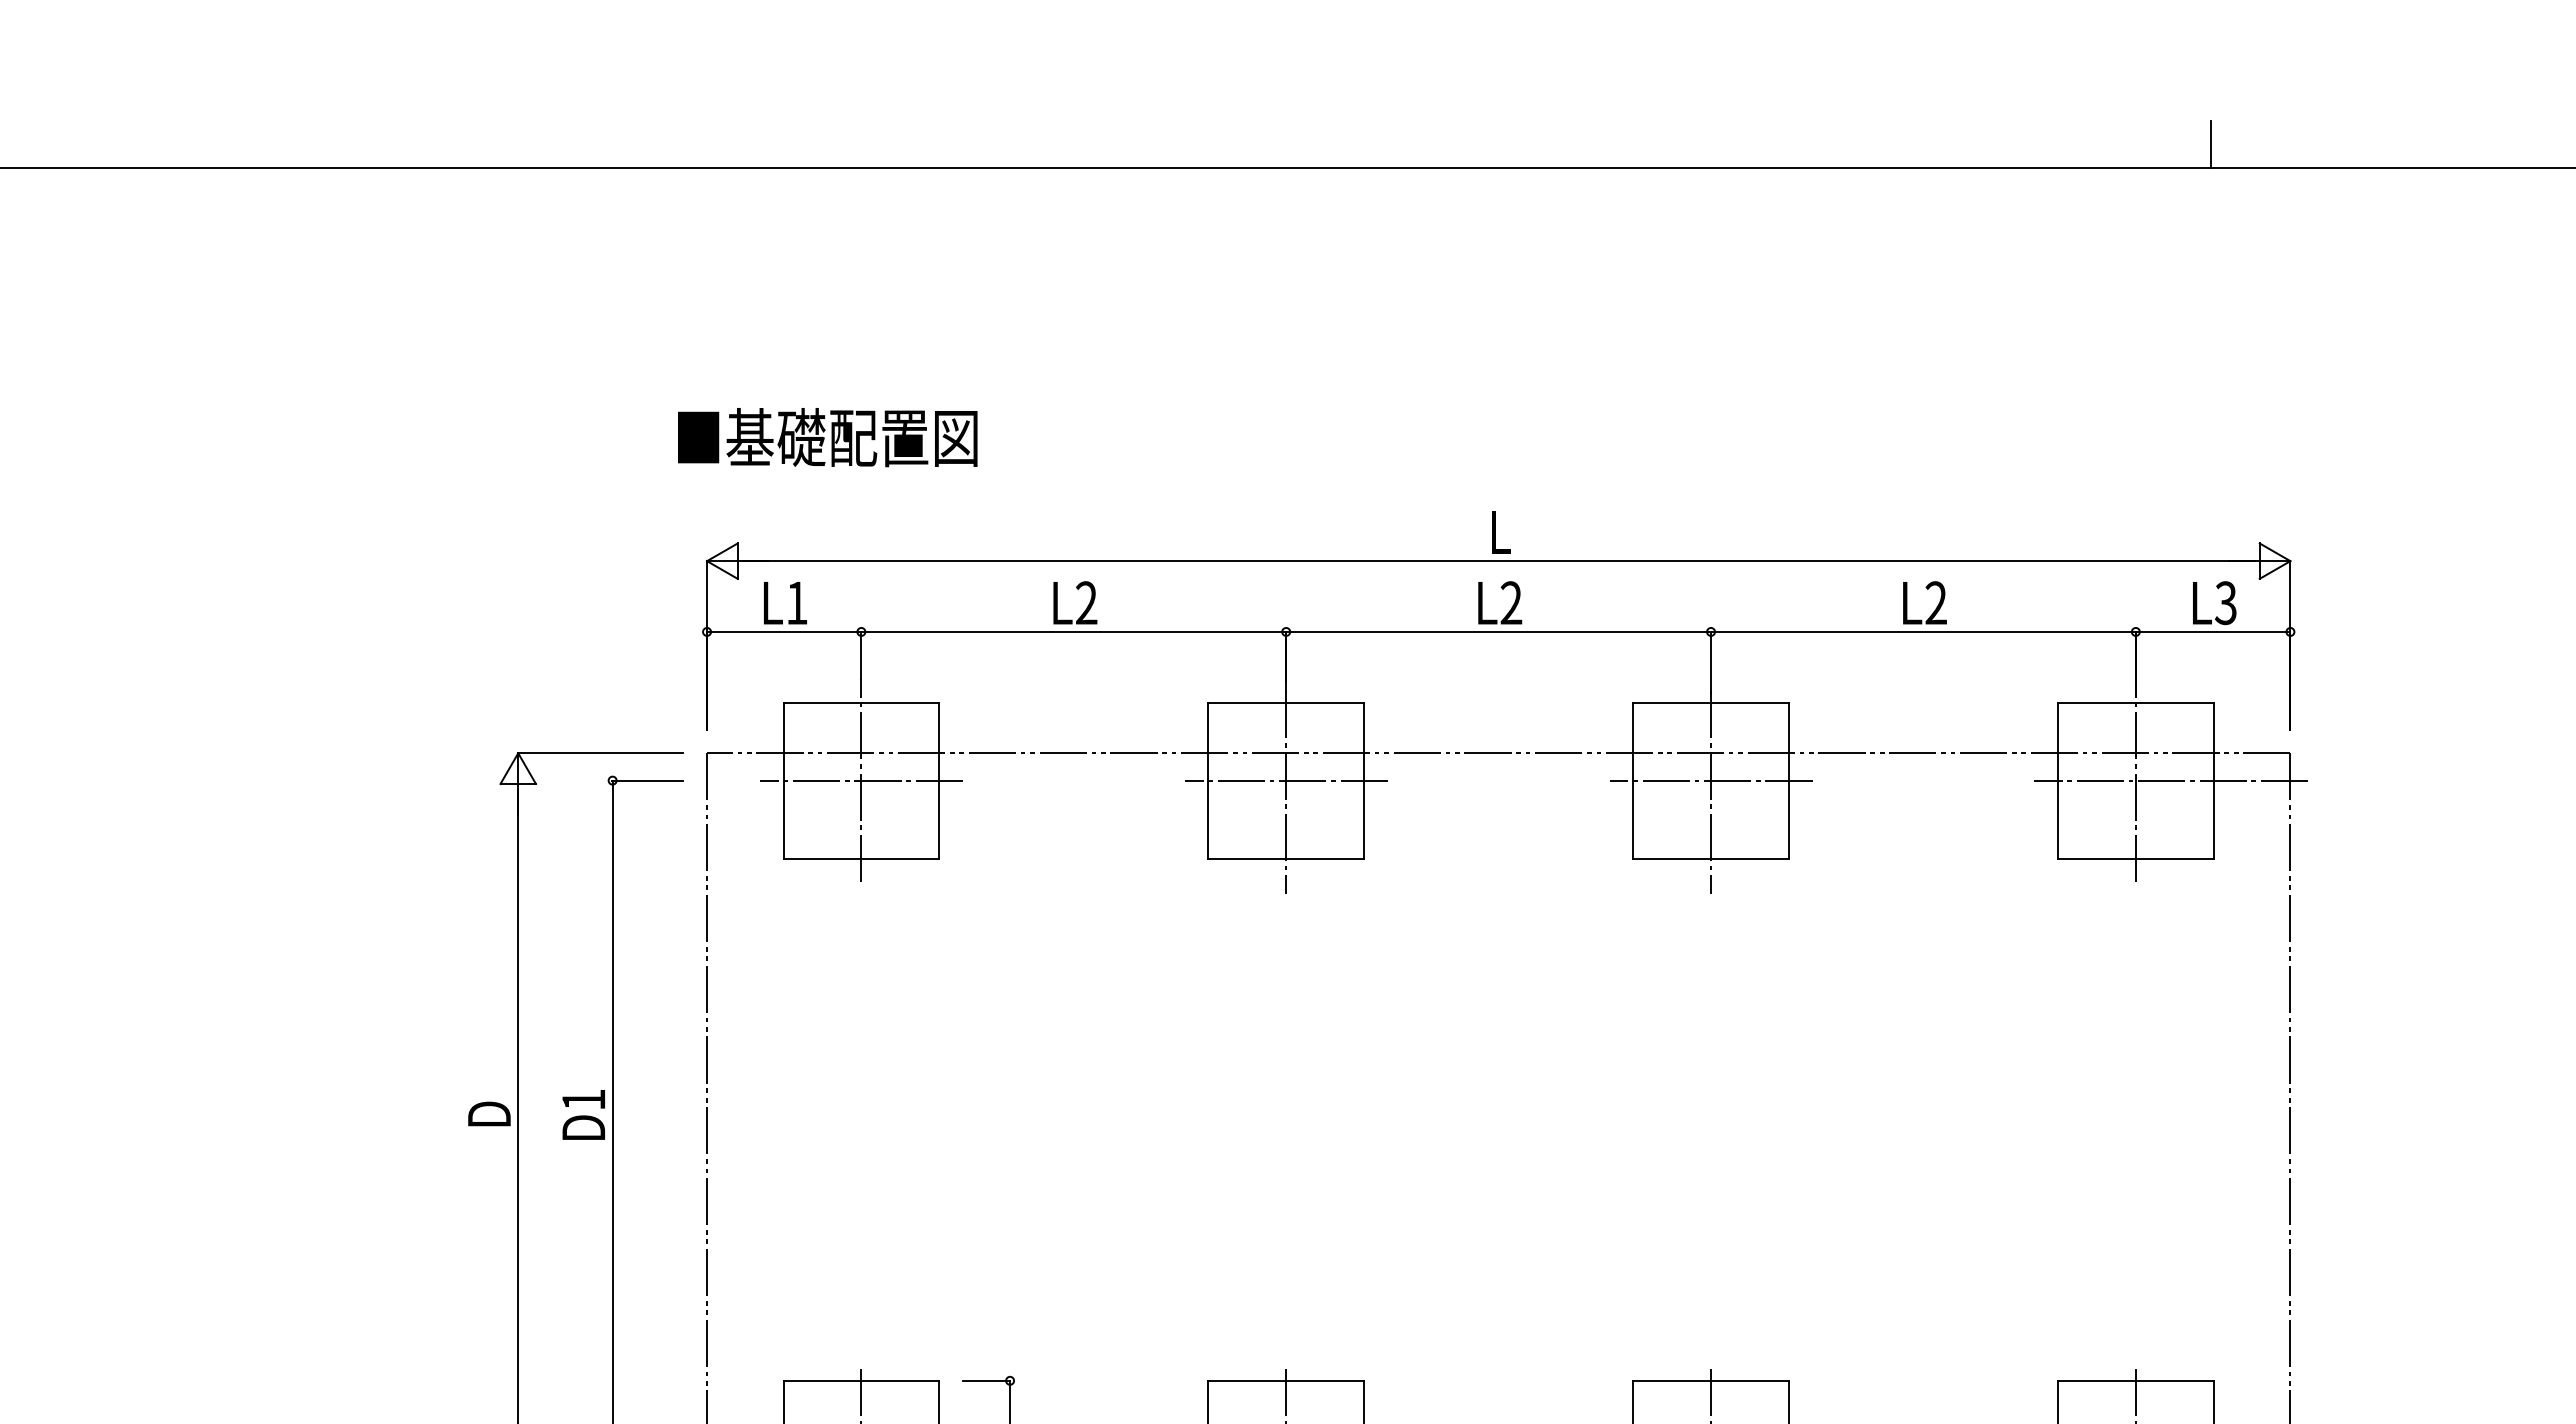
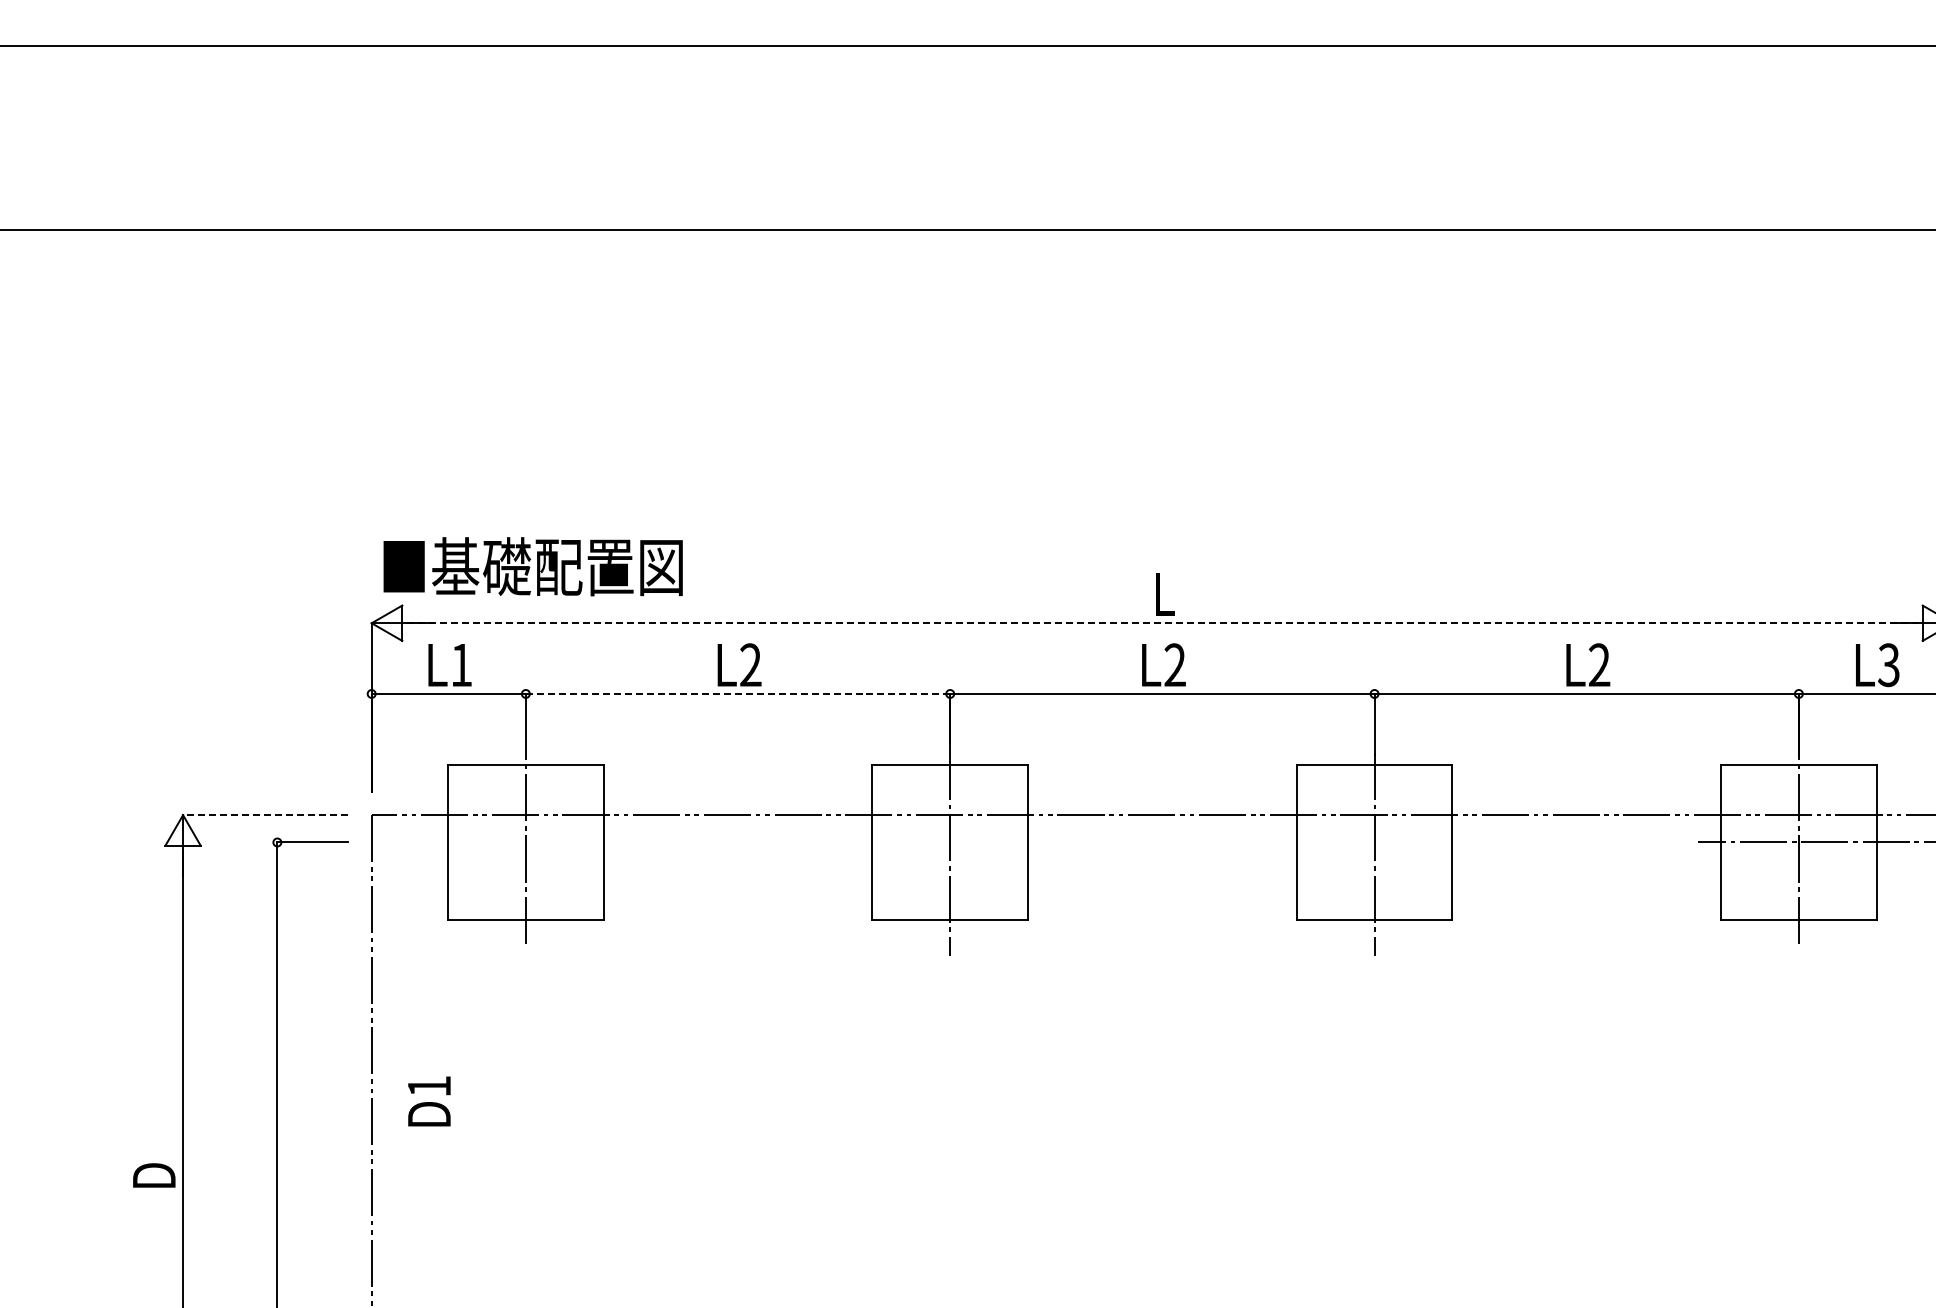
line: (2211, 143) -> (1874, 206), removed
text: (827, 437) -> (532, 566), moved
line: (1499, 561) -> (1163, 623), solid -> dashed
line: (1074, 631) -> (738, 693), solid -> dashed
line: (600, 753) -> (265, 815), solid -> dashed
line: (860, 780) -> (524, 842), removed
line: (1285, 780) -> (949, 842), removed
line: (1710, 780) -> (1374, 842), removed
text: (583, 1114) -> (429, 1101), moved

